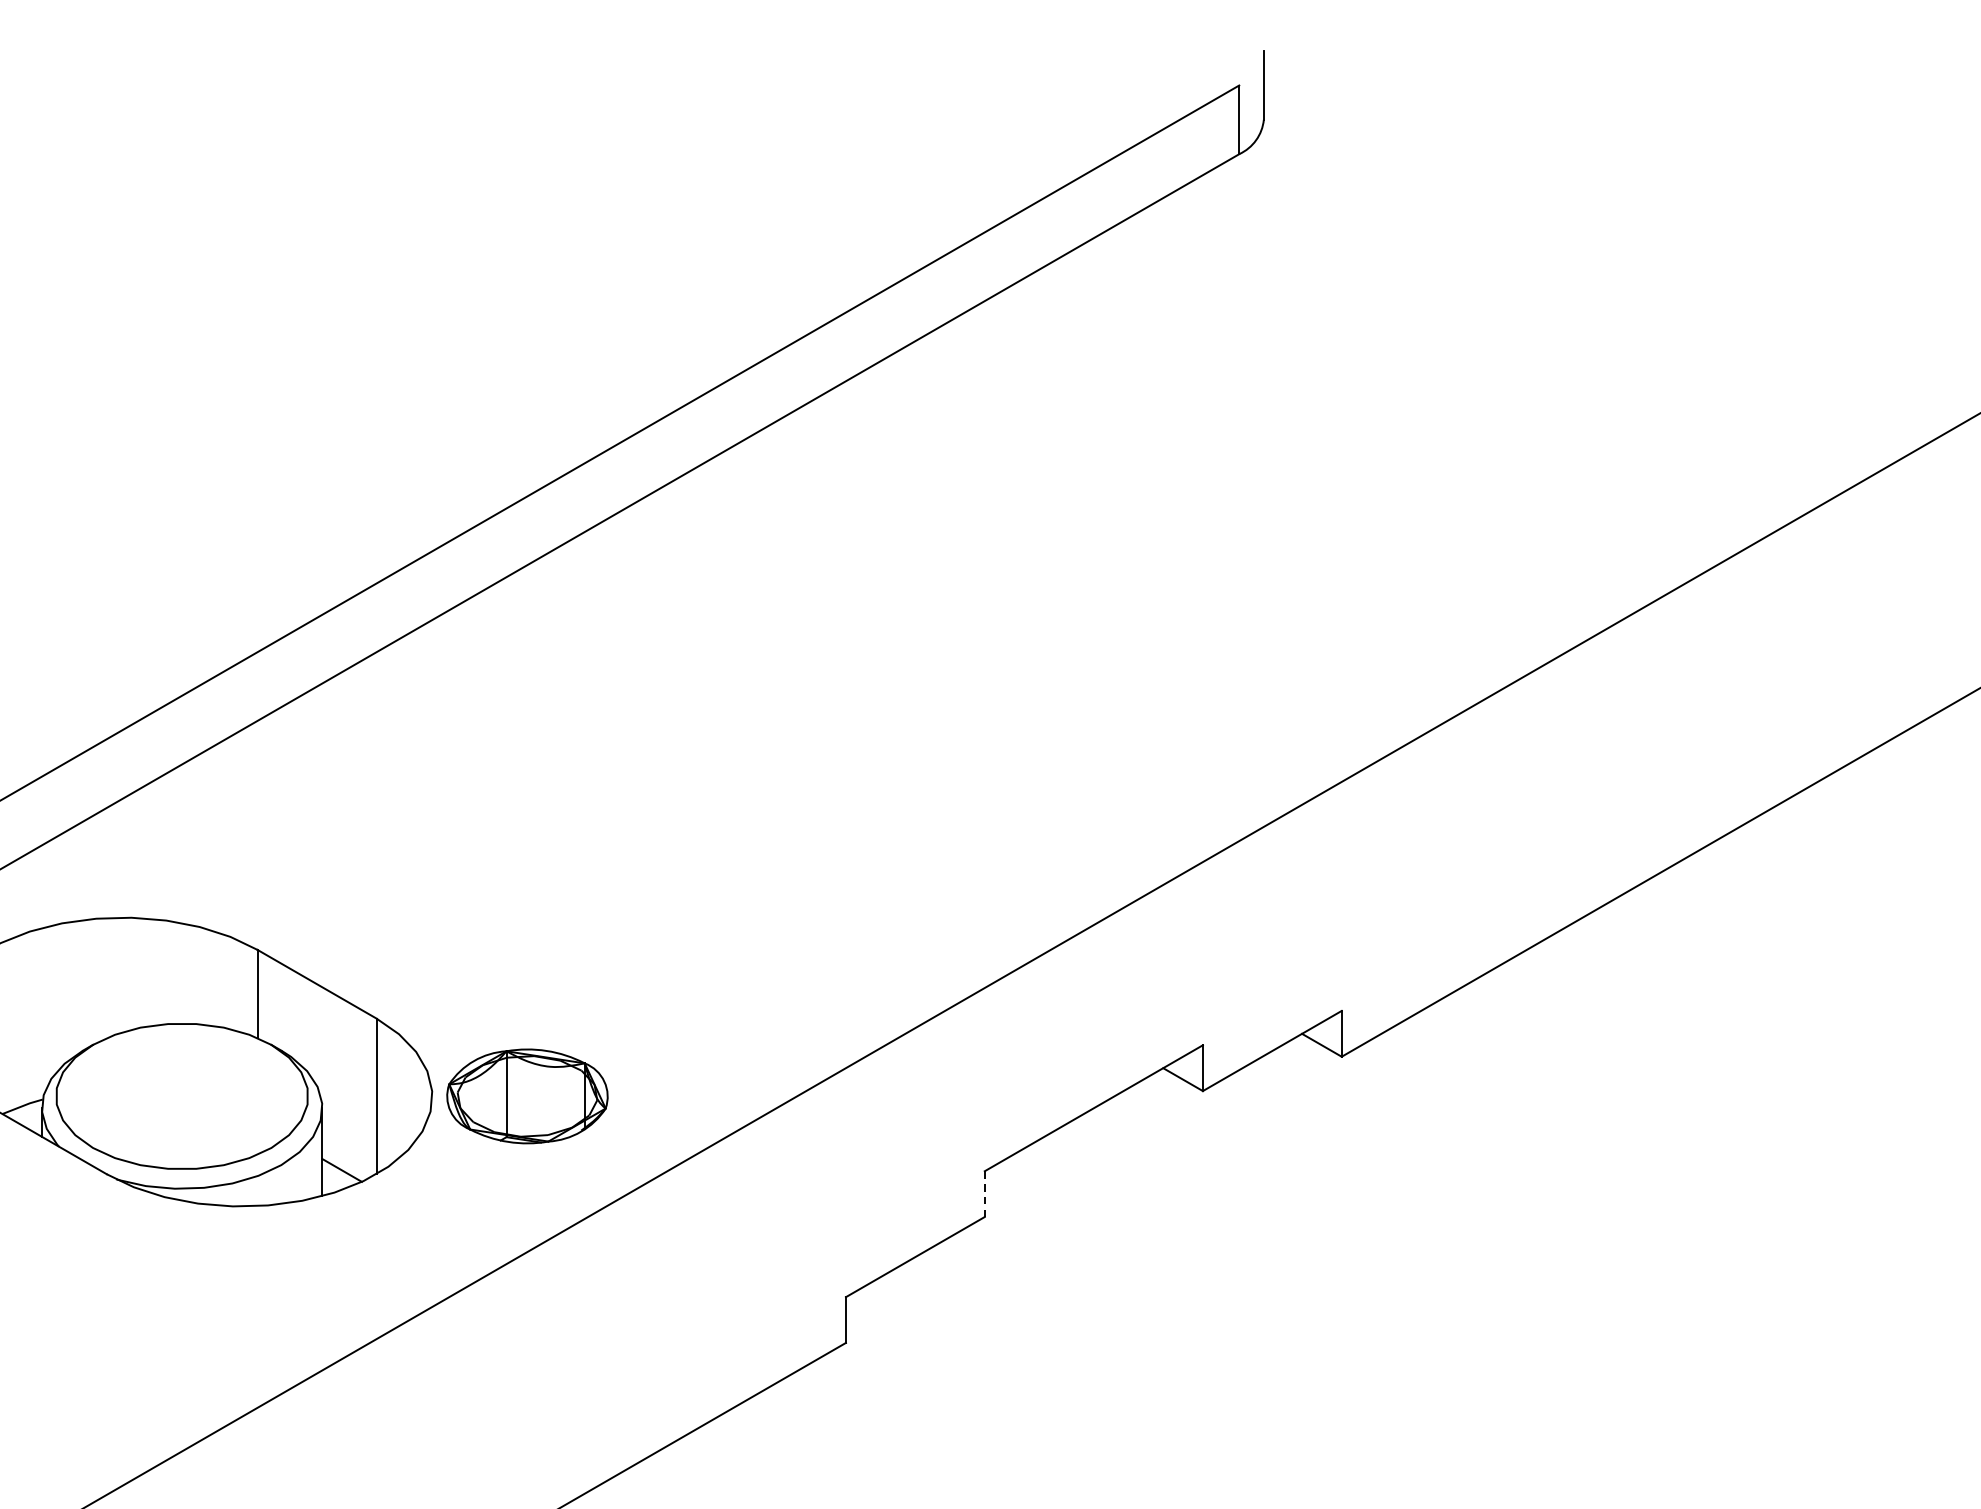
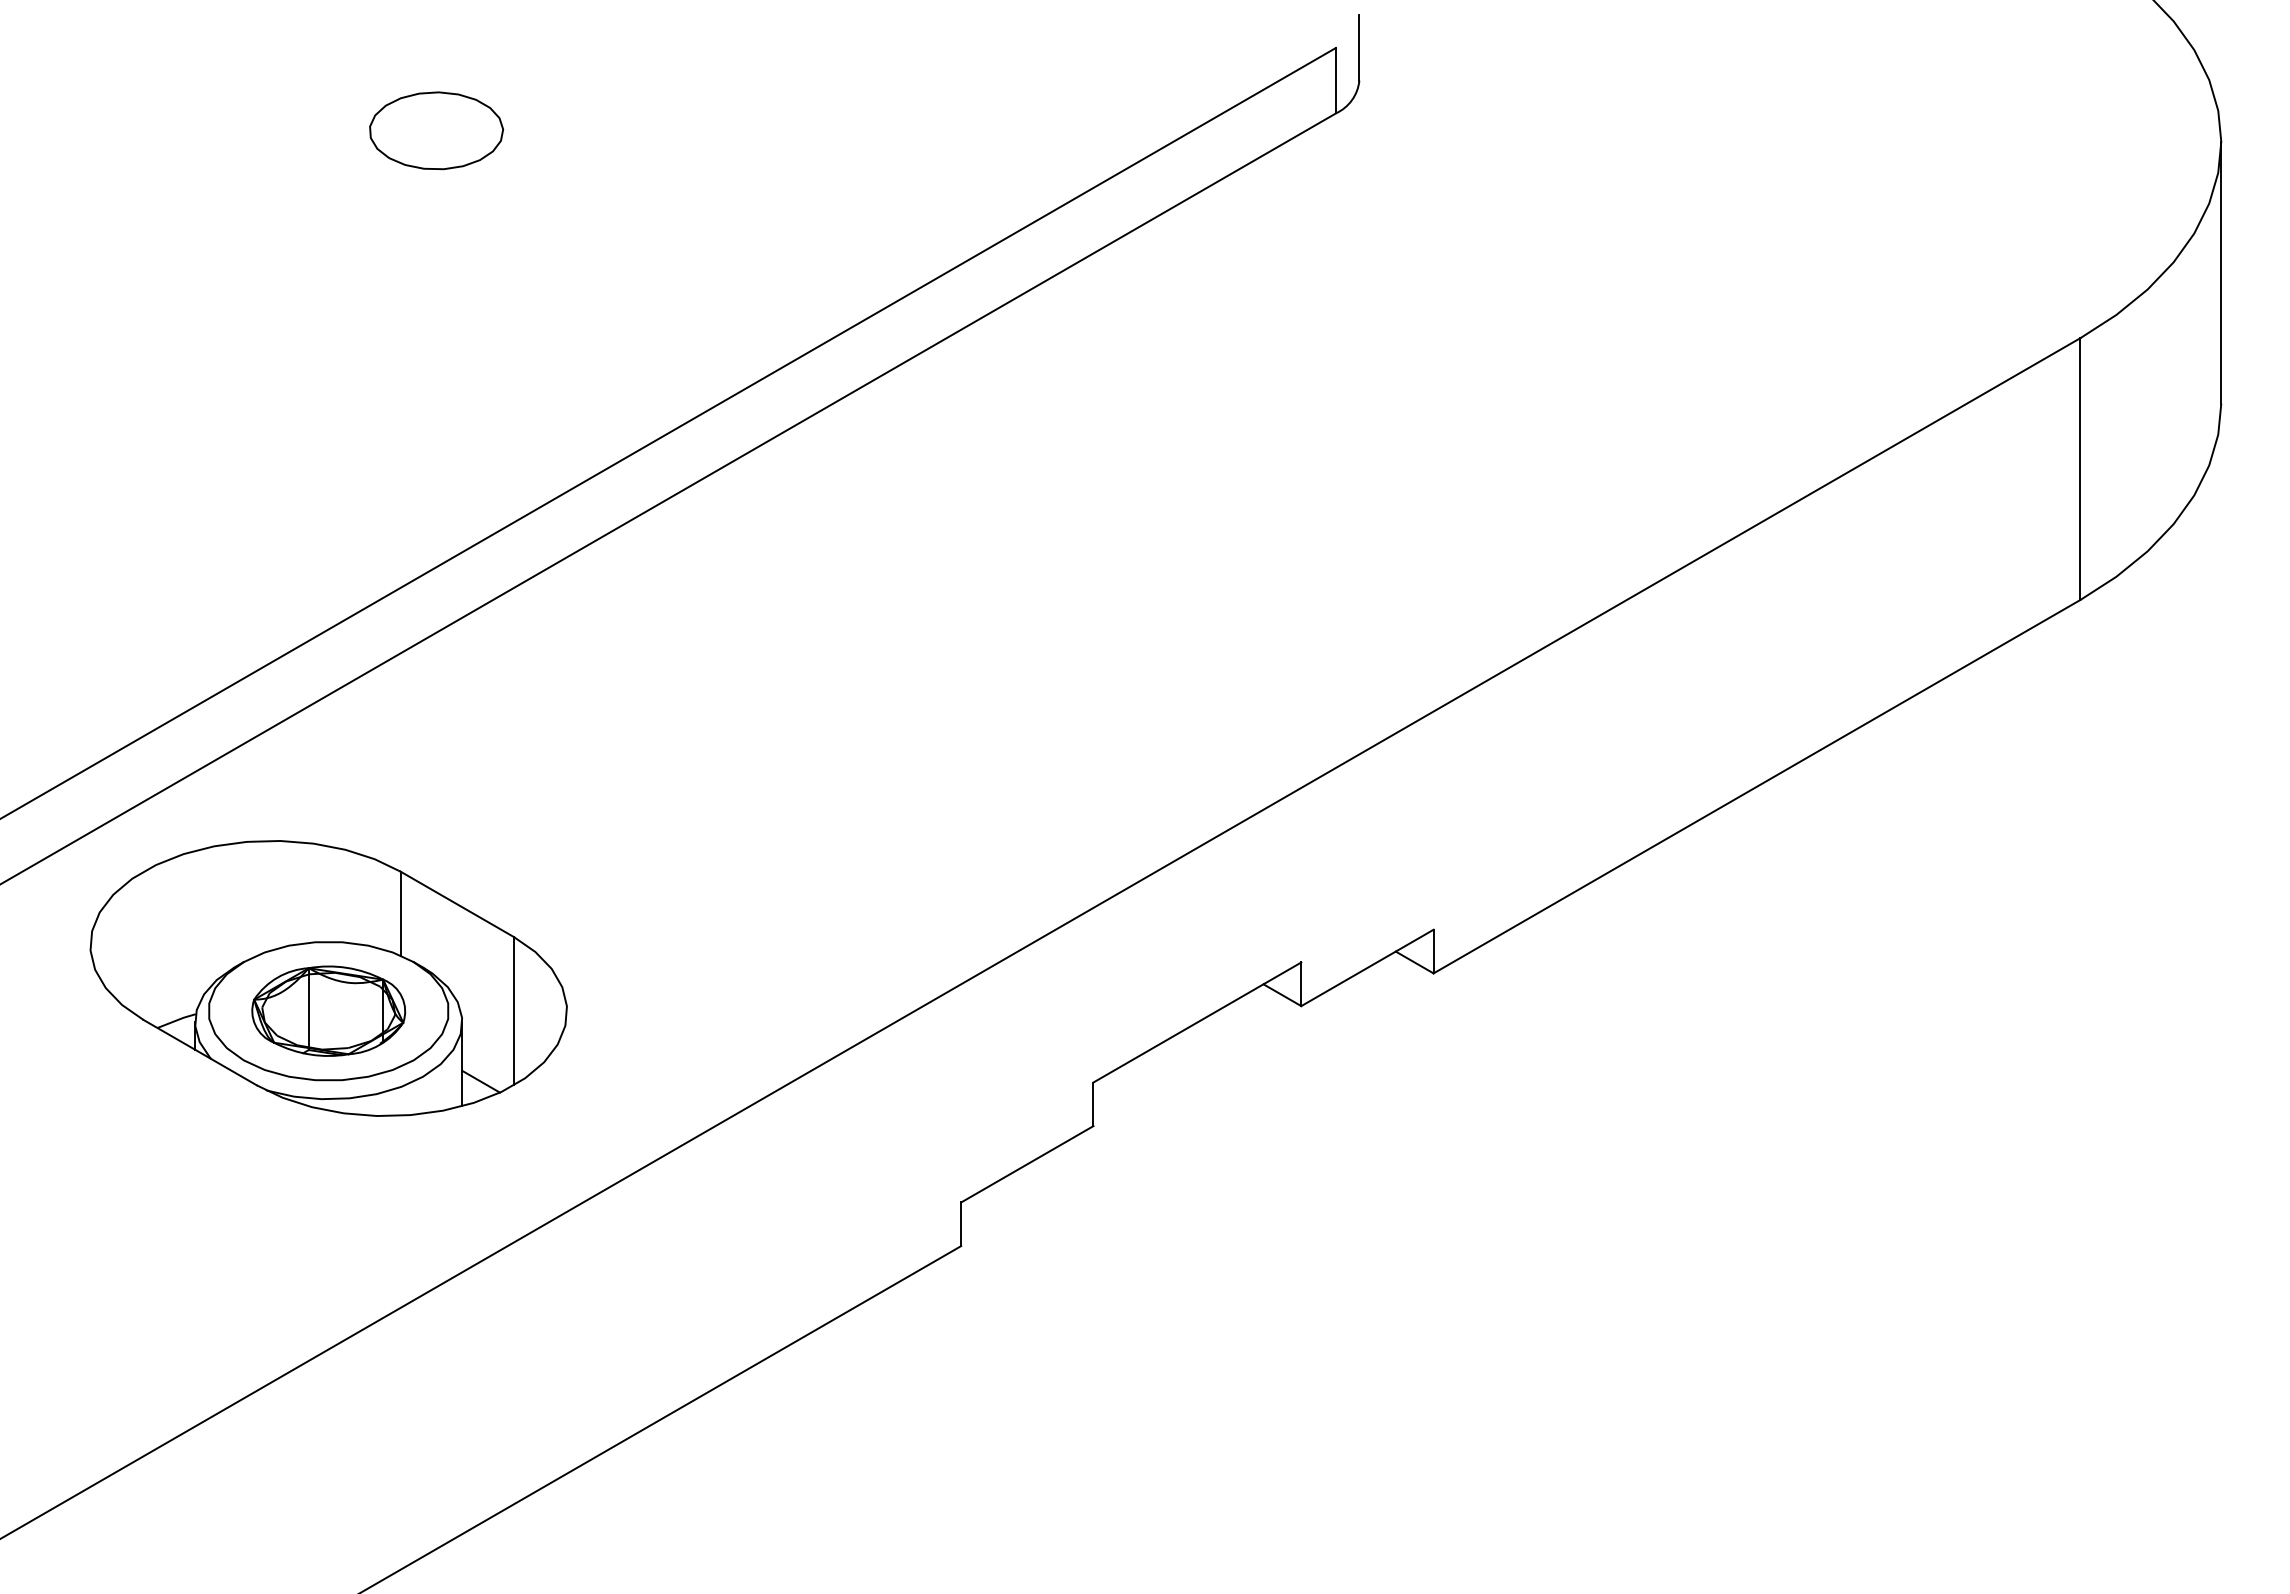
part: (295, 172) -> (436, 130), added
part: (527, 1095) -> (328, 1010), moved
line: (984, 1194) -> (1093, 1104), dashed -> solid

